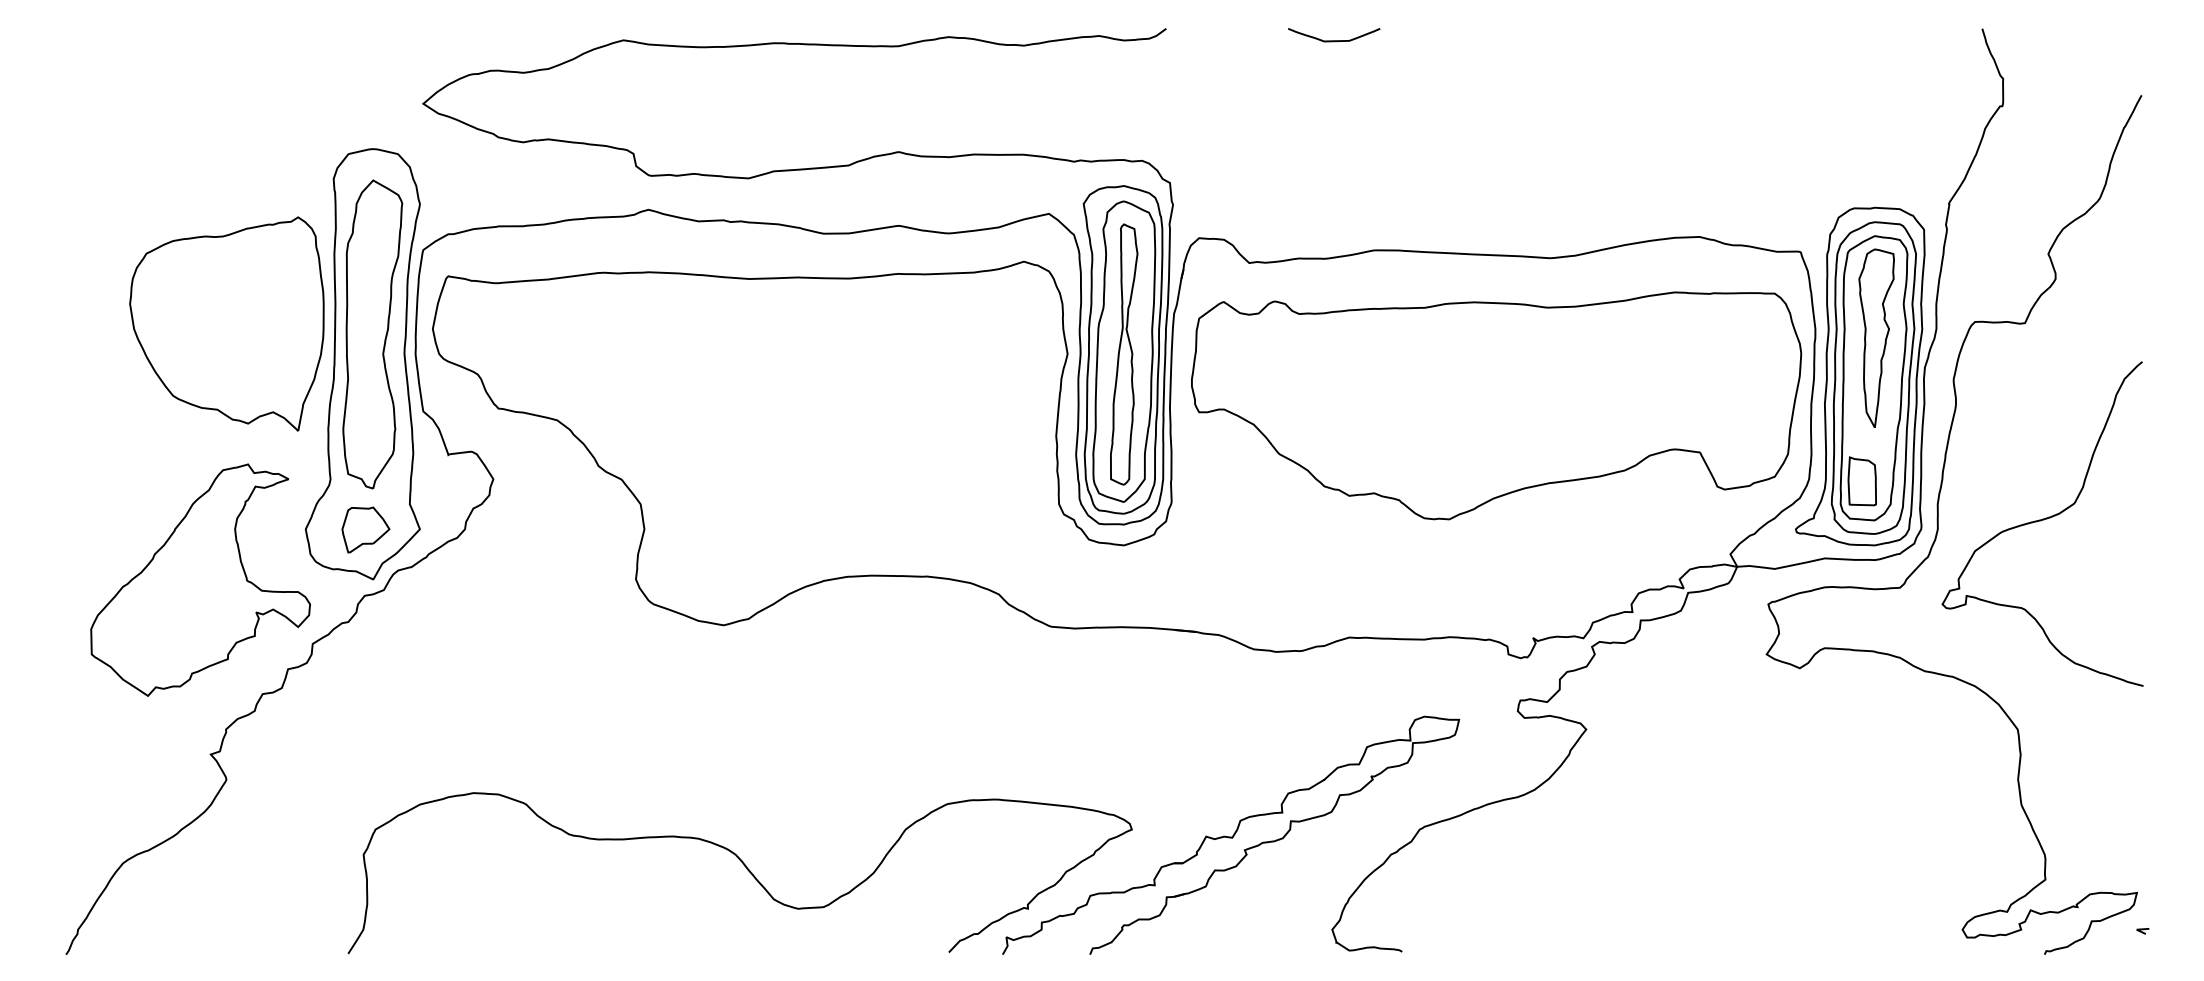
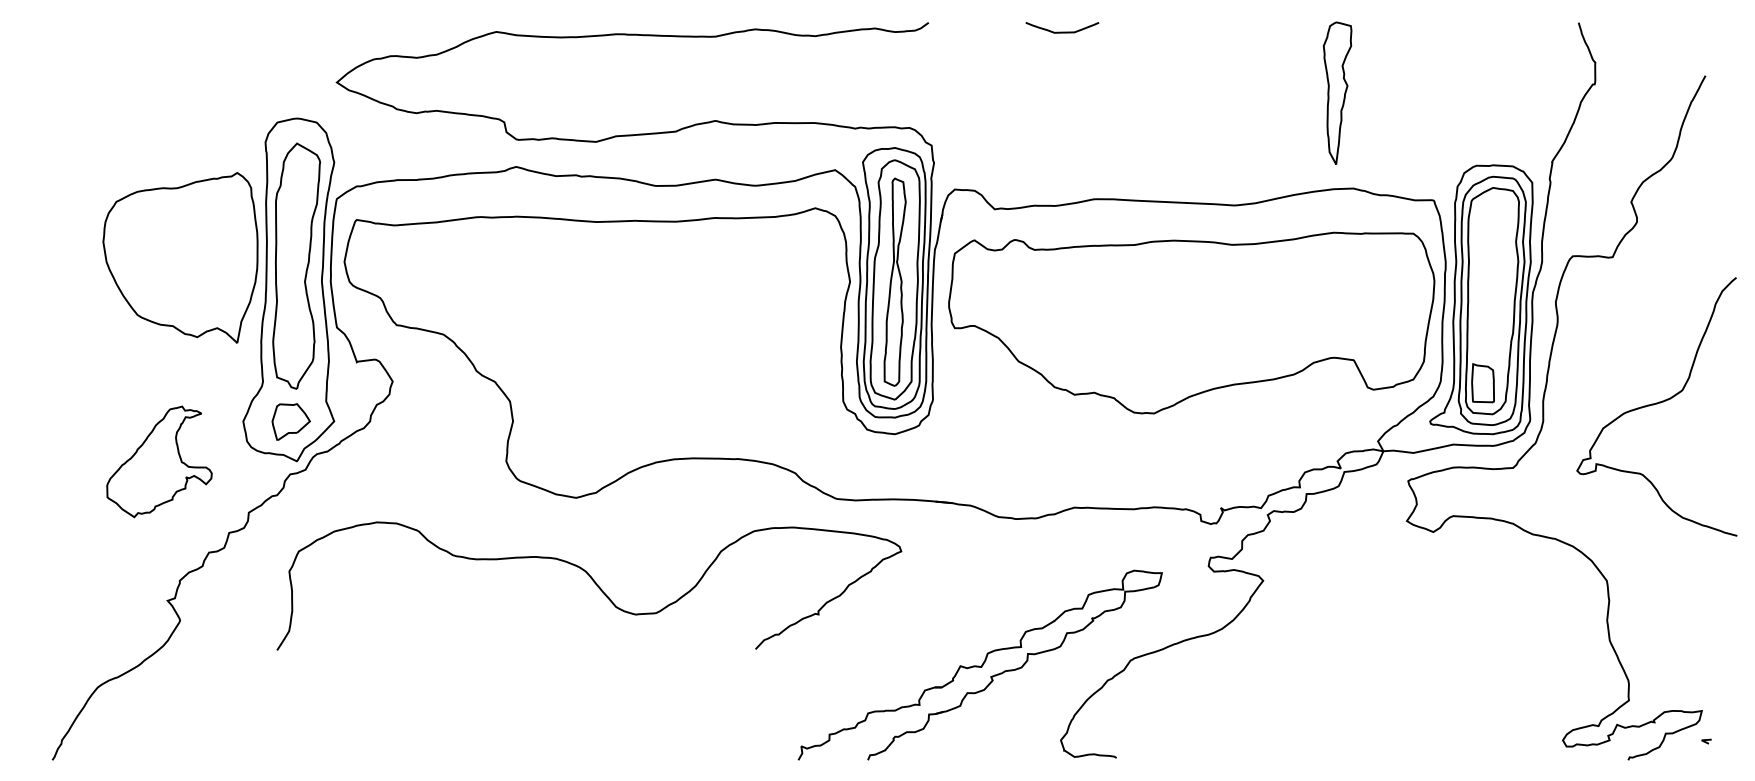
part: (1876, 337) -> (1337, 92), moved
curve: (2040, 521) -> (1655, 404), moved
part: (200, 579) -> (159, 461), size x0.6
curve: (746, 869) -> (594, 583), moved

